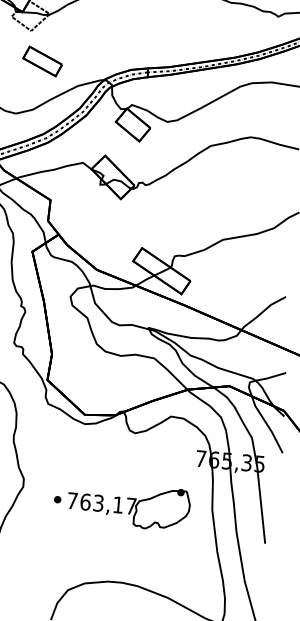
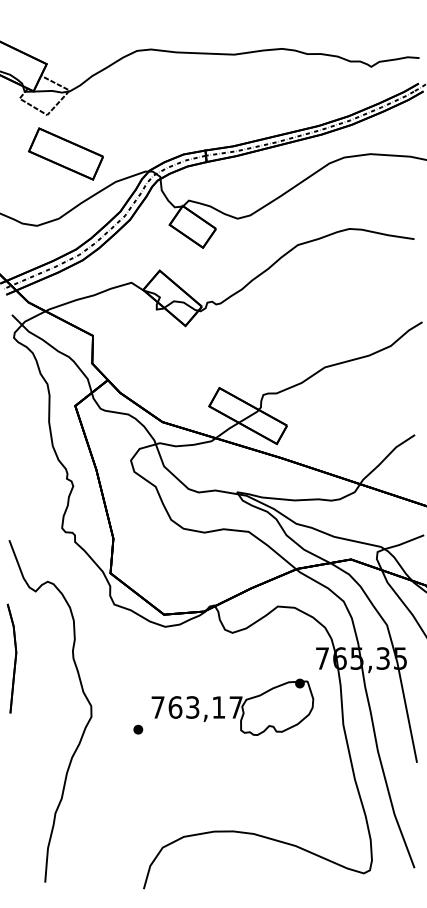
part: (42, 61) -> (65, 153), size x1.43
part: (128, 505) -> (232, 706), moved

